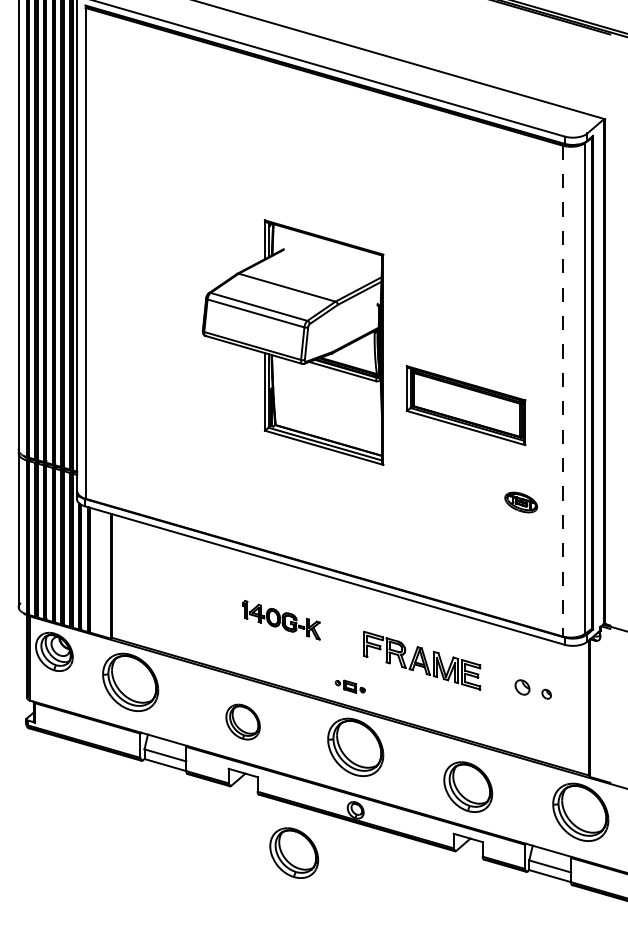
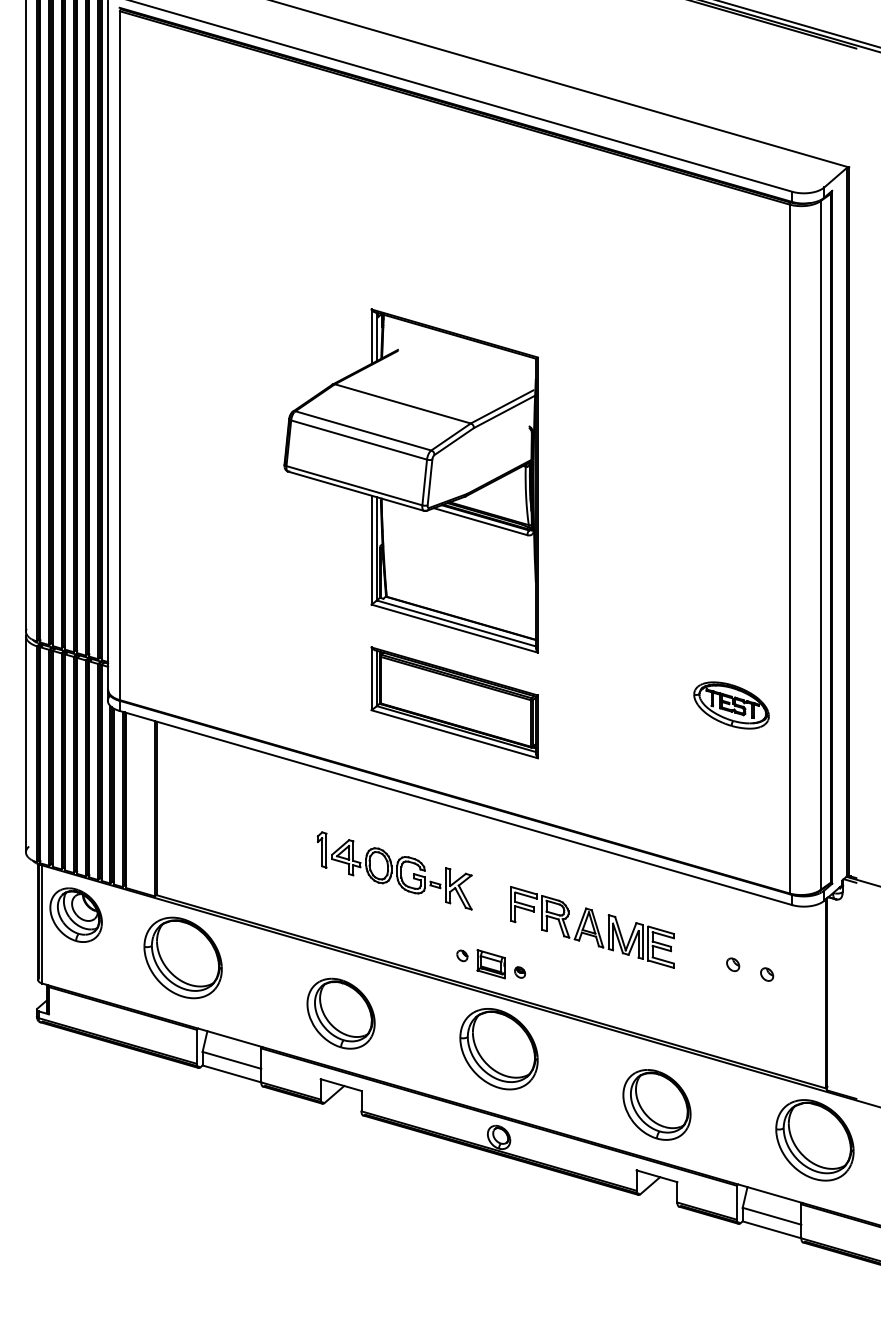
line: (562, 391) -> (789, 549), dashed -> solid
part: (465, 405) -> (453, 702), moved
part: (520, 502) -> (730, 705), size x1.67
part: (281, 619) -> (394, 869), size x1.43
part: (350, 686) -> (491, 963), size x1.67
part: (522, 686) -> (733, 963), size x0.62
part: (242, 721) -> (340, 1012), size x1.43
part: (294, 852) -> (413, 1196), removed

